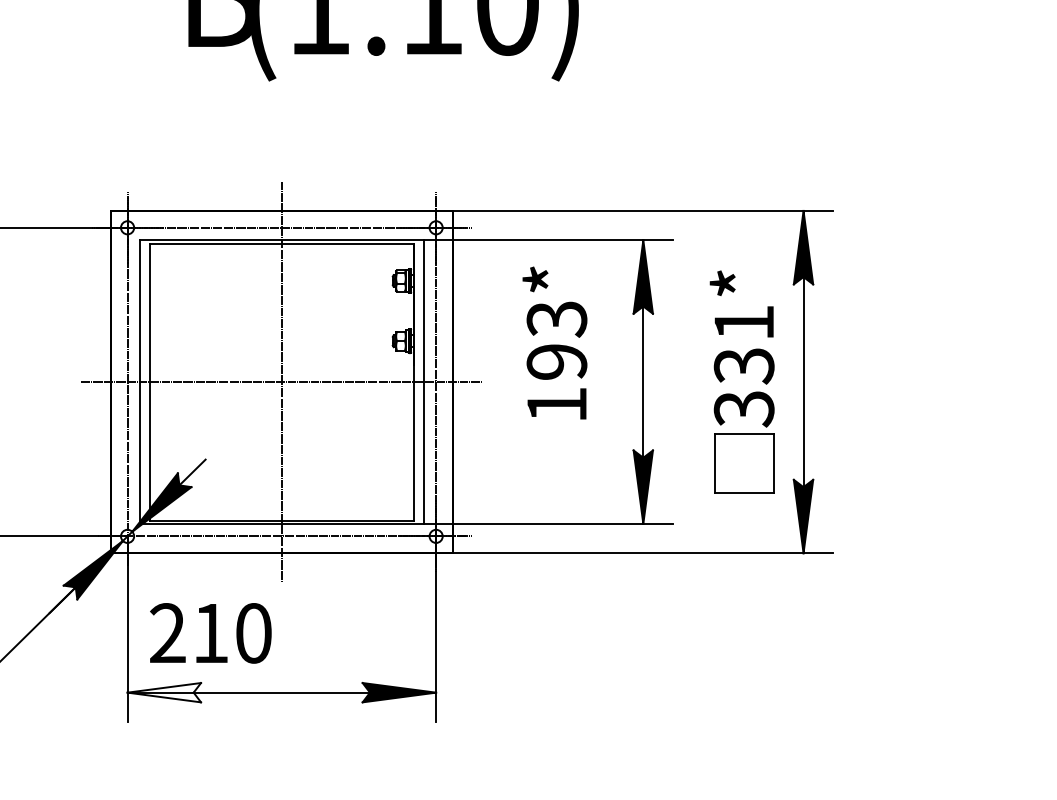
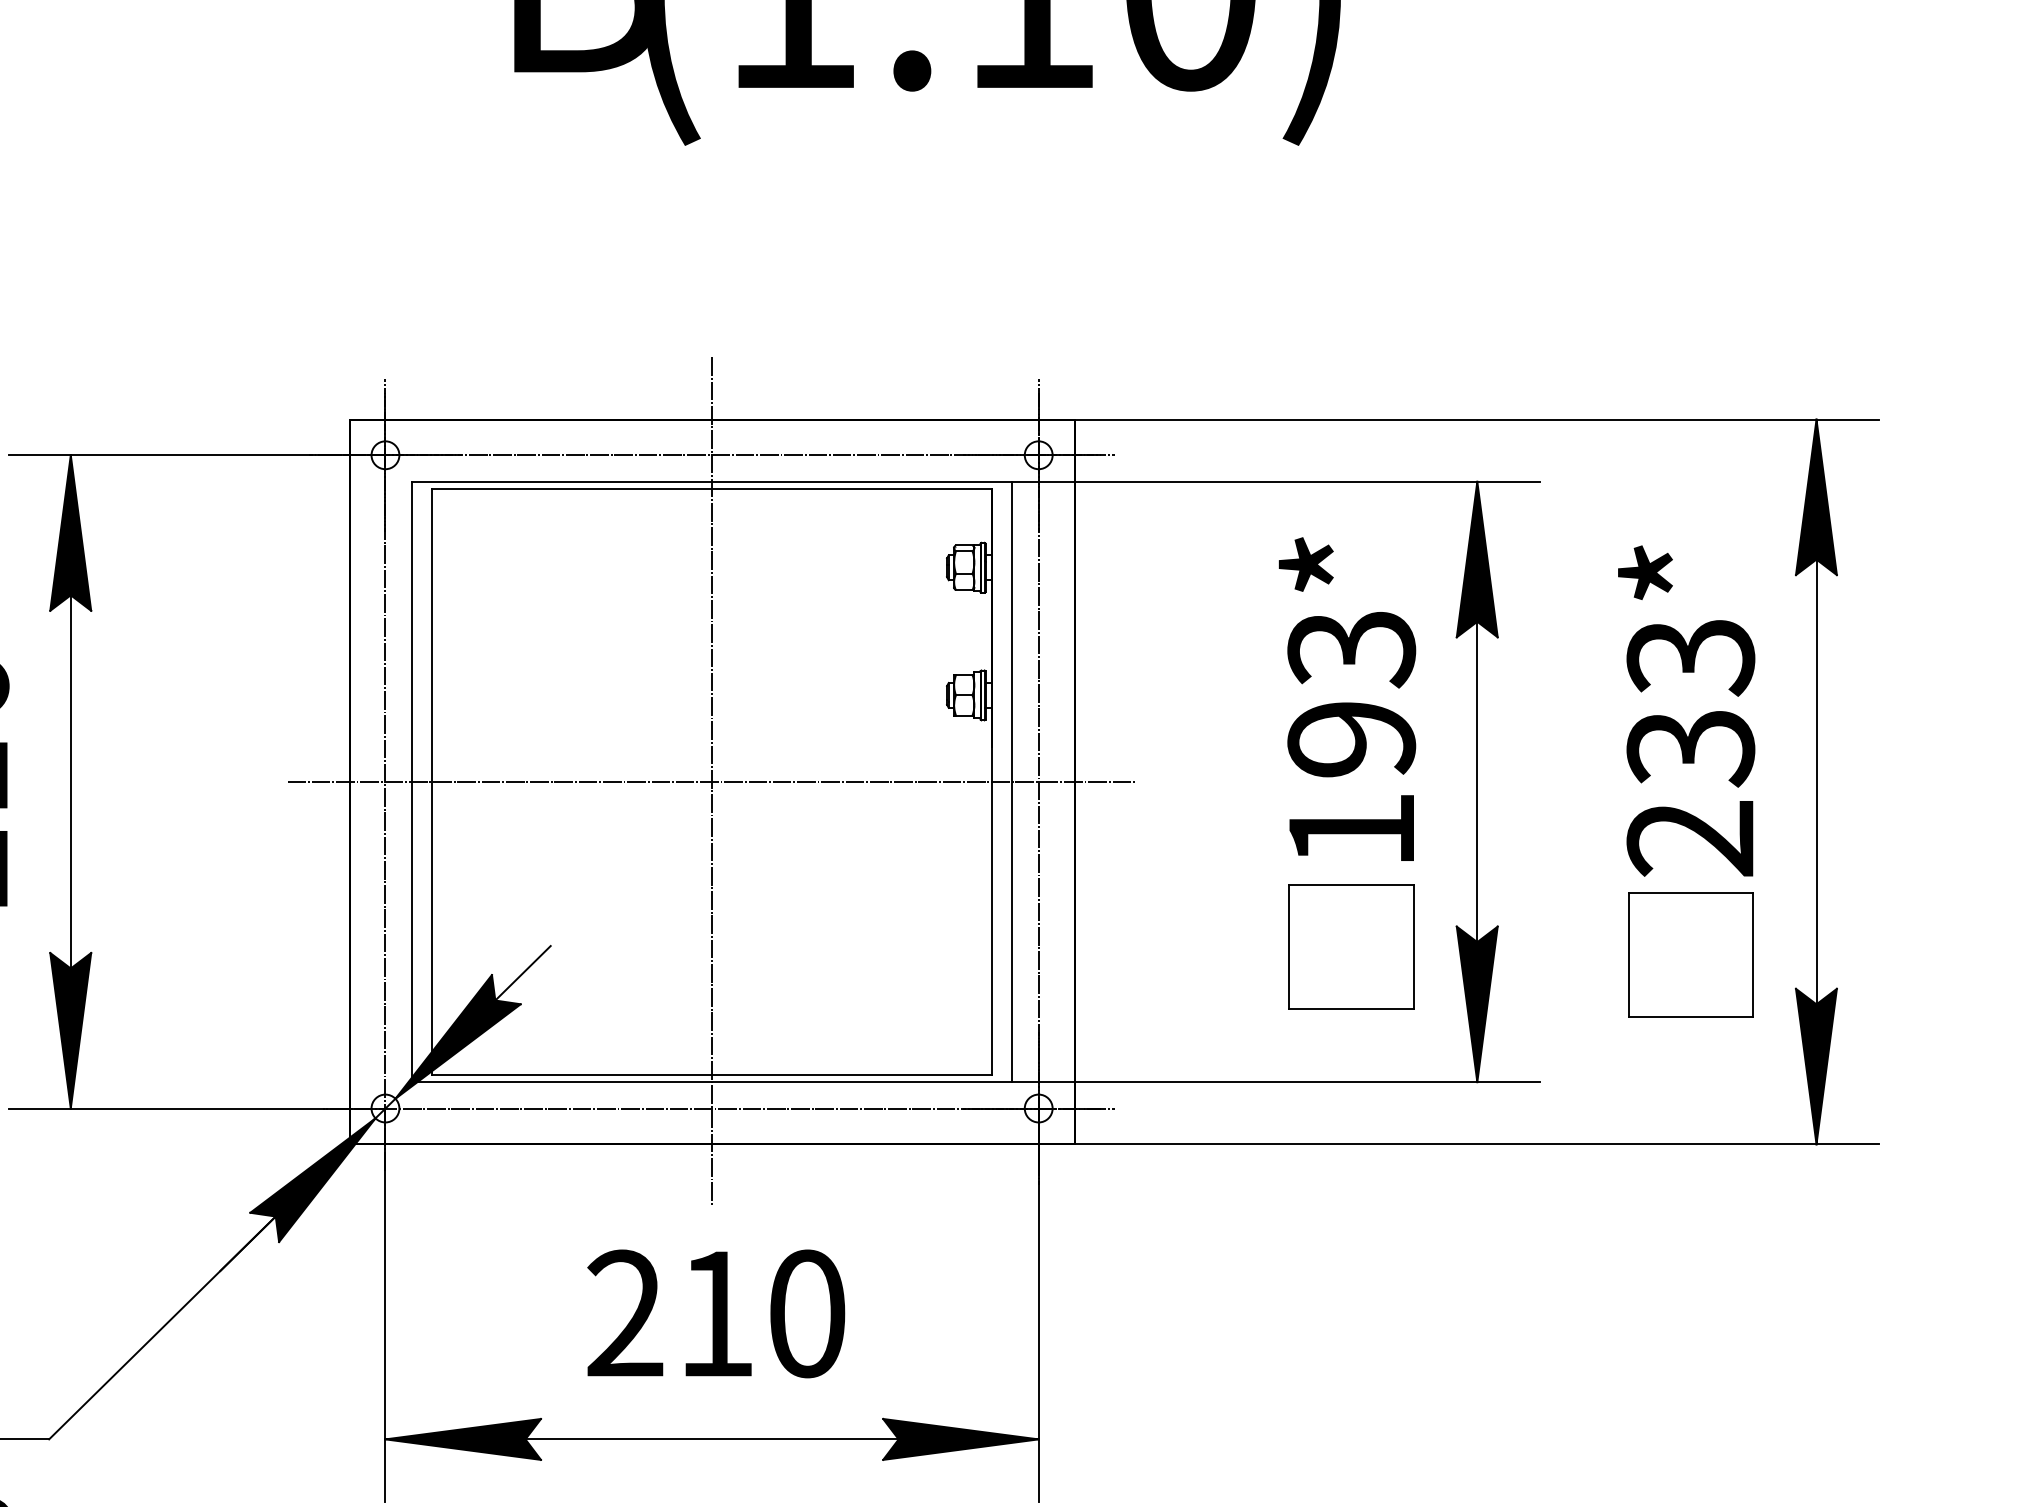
text: (554, 342) -> (1346, 698), moved
text: (743, 366) -> (1689, 748), 331* -> 233*
part: (583, 459) -> (1350, 945), added
text: (210, 633) -> (715, 1314), moved
fill: (164, 692) -> (463, 1439), added

